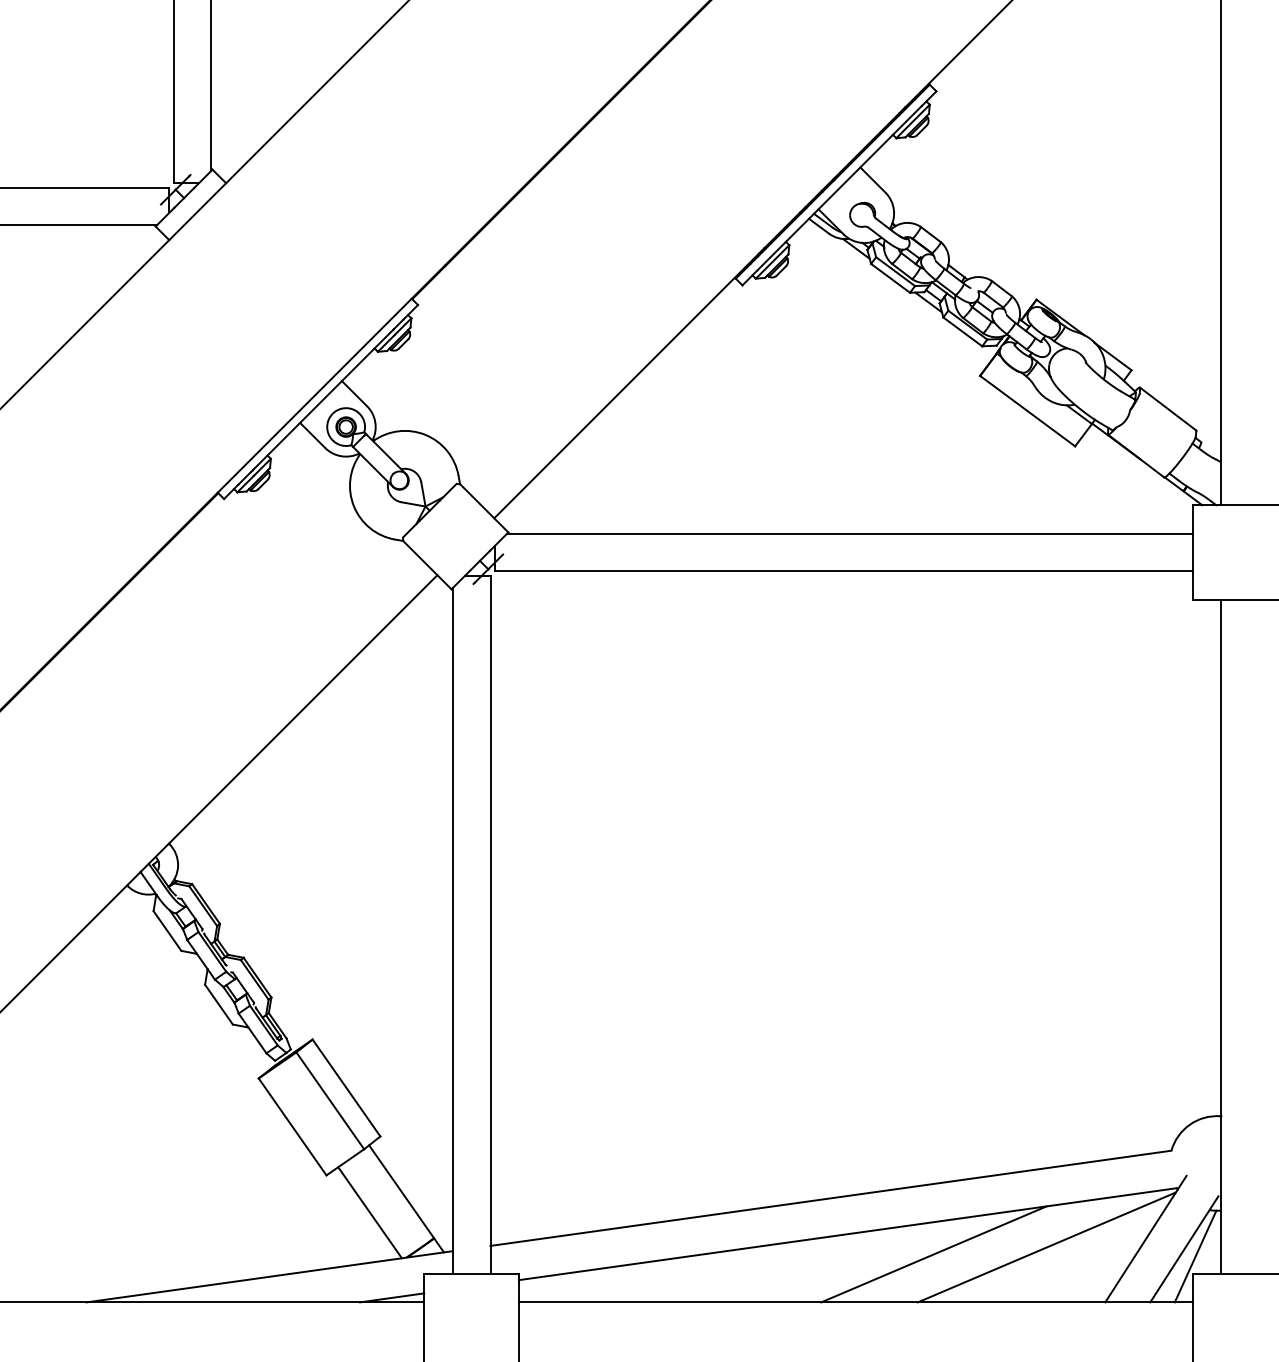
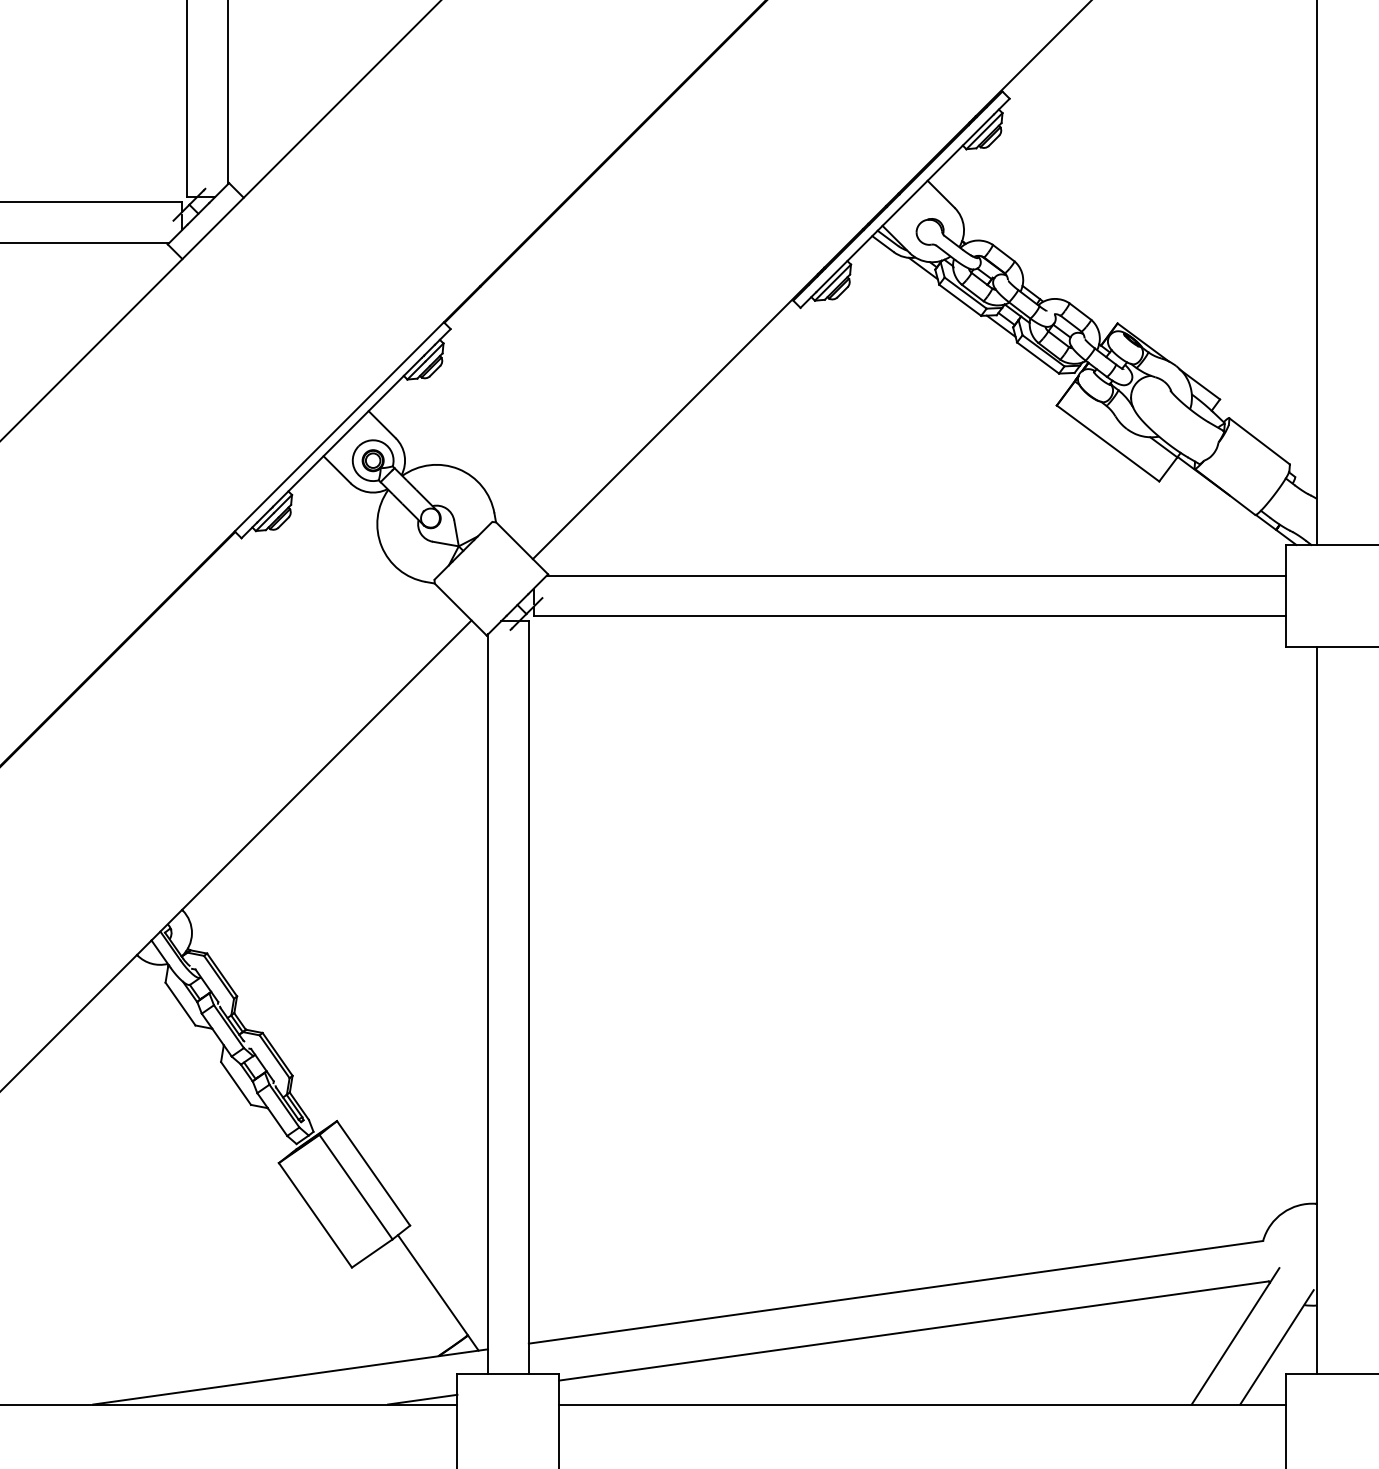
line: (369, 1212) -> (398, 1307), removed
line: (1046, 1247) -> (1128, 1345), removed
line: (933, 1254) -> (1006, 1352), removed
line: (1195, 1255) -> (1288, 1354), removed

